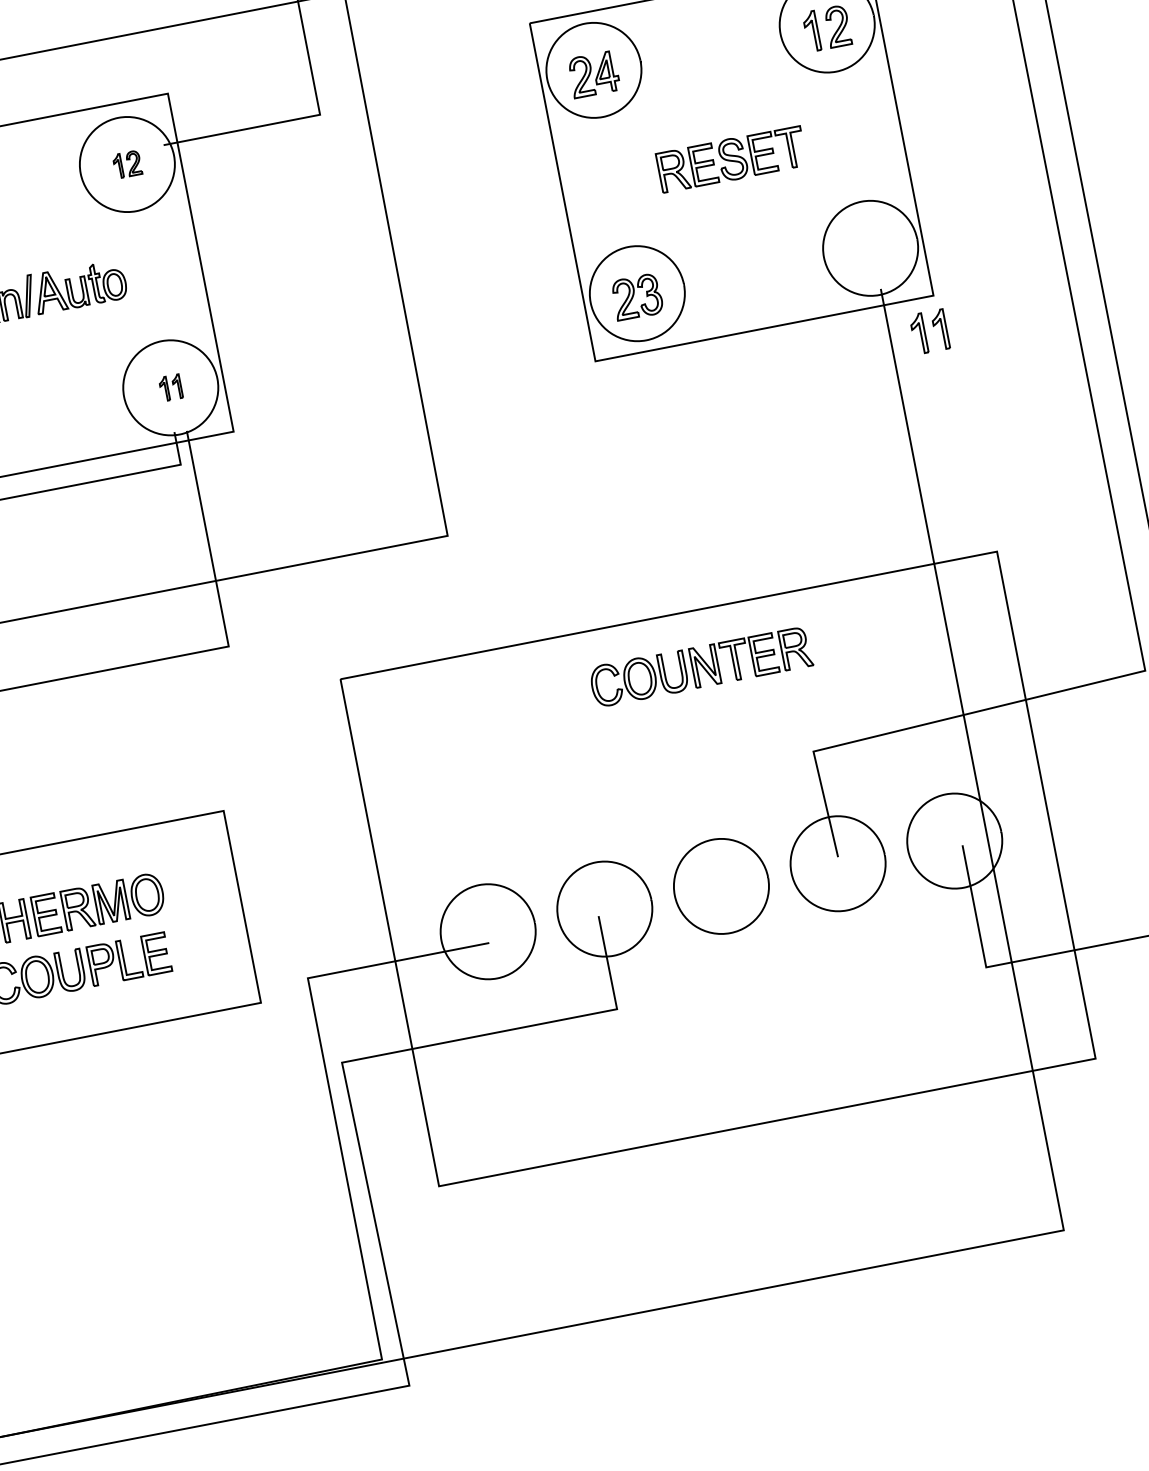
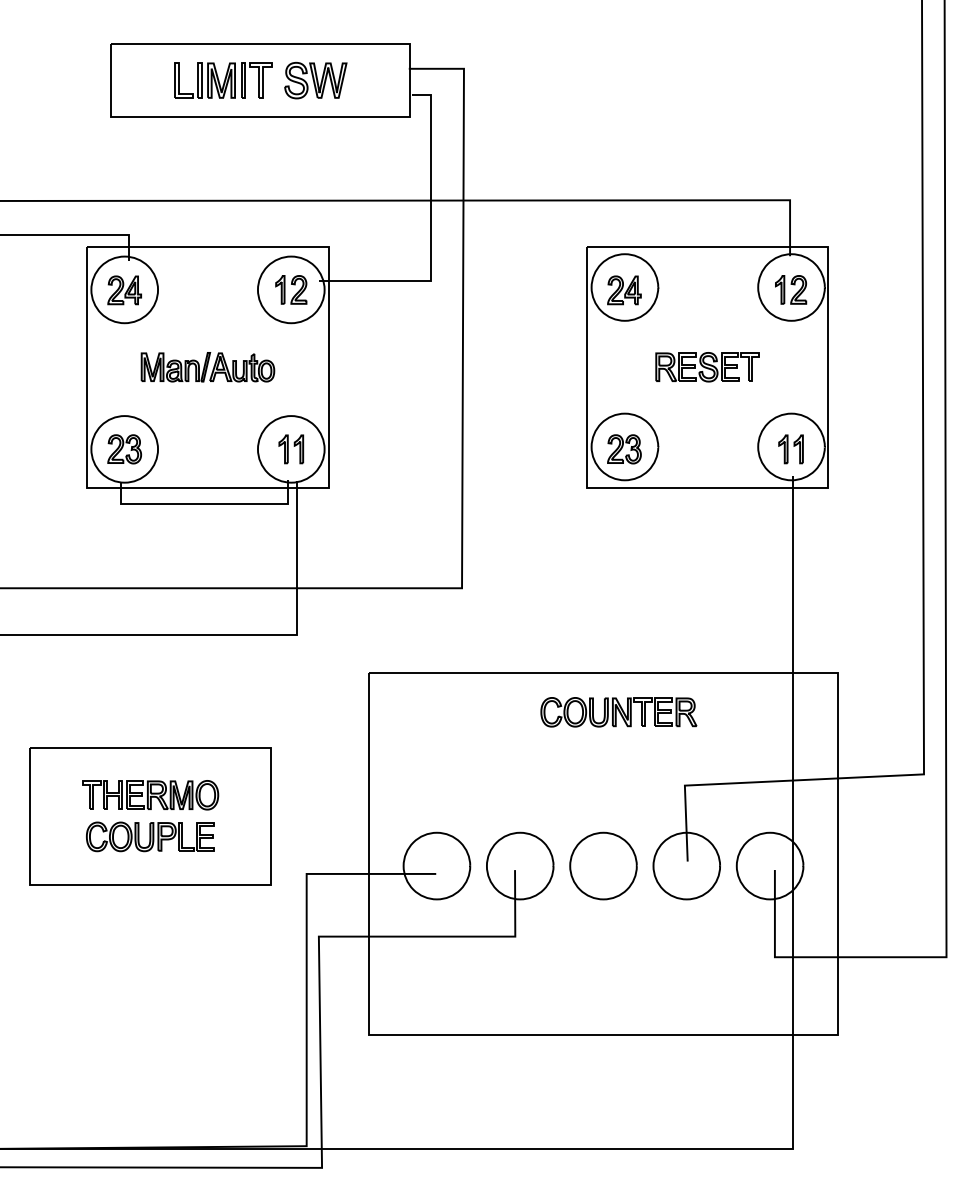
part: (127, 163) -> (291, 289), size x1.67
part: (929, 332) -> (790, 449), moved
part: (171, 387) -> (291, 449), size x1.67

